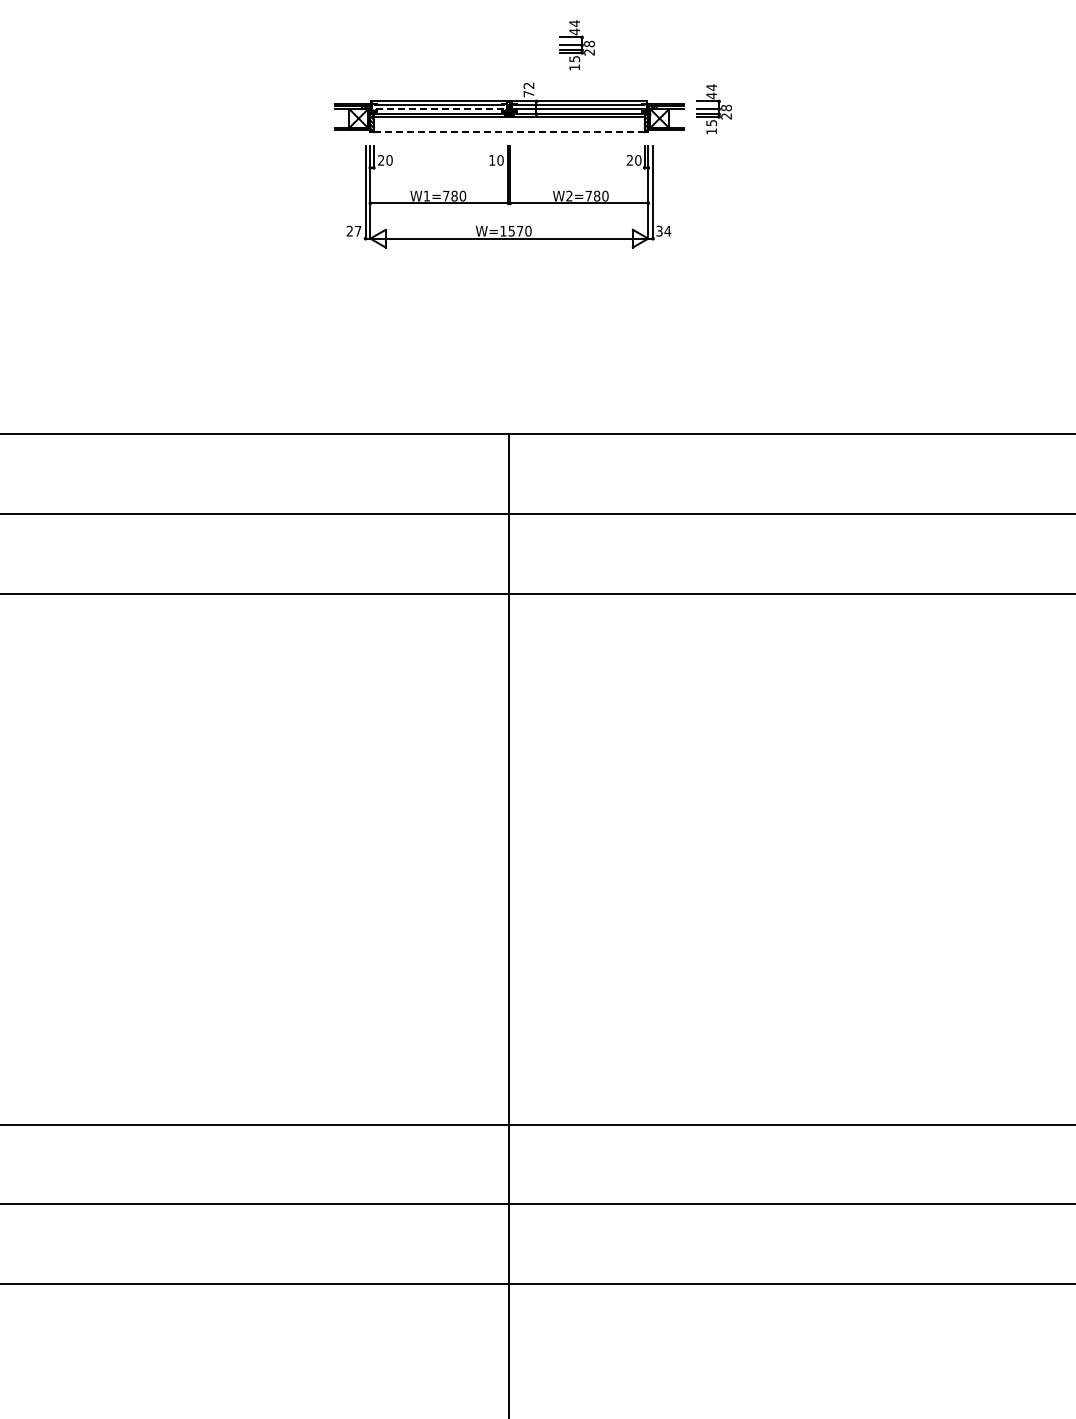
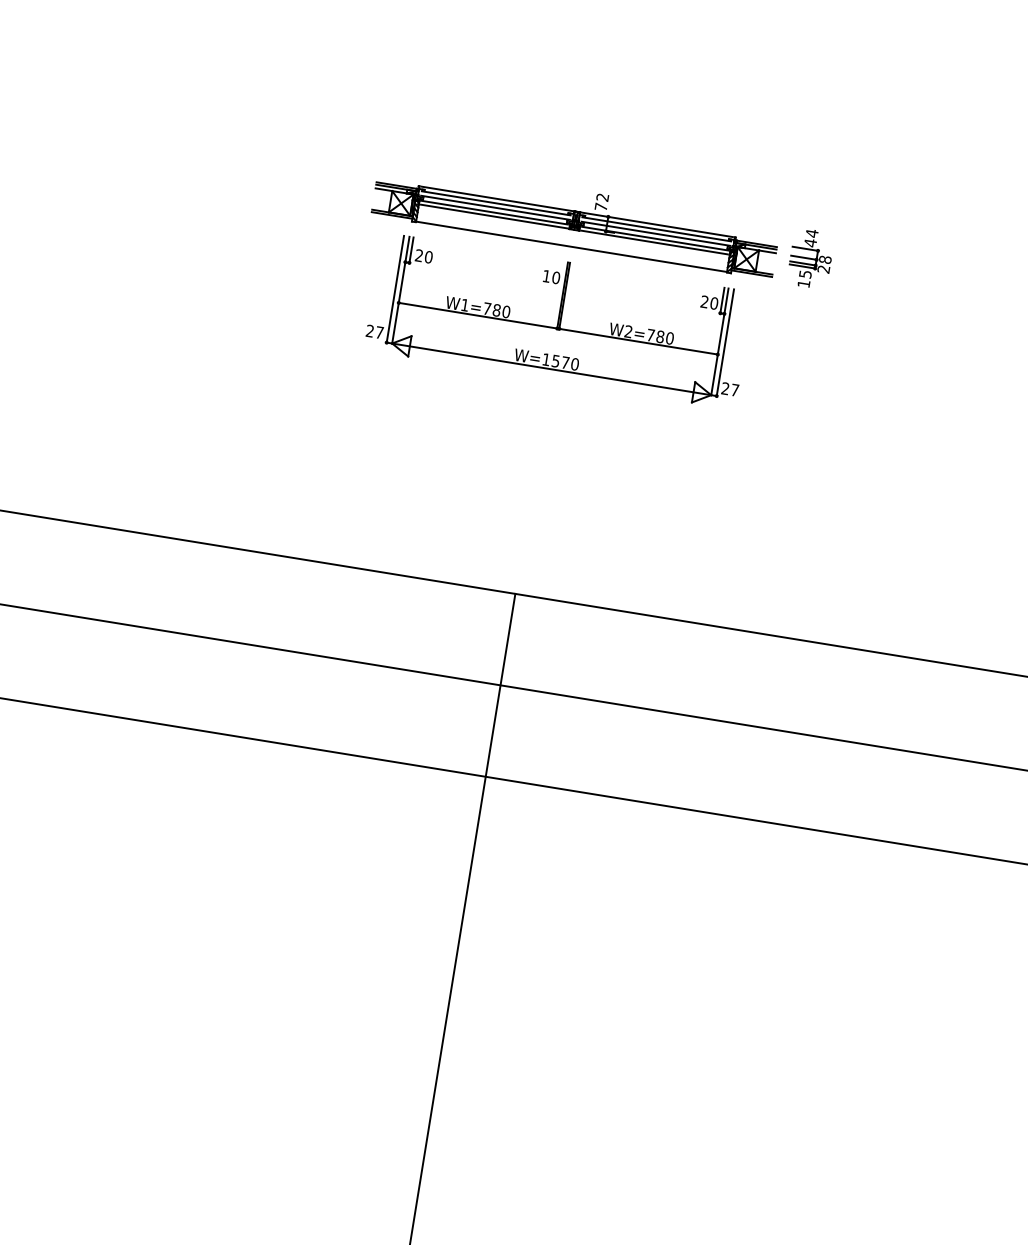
part: (576, 45) -> (664, 160), removed
line: (439, 109) -> (495, 208), dashed -> solid
line: (509, 131) -> (571, 246), dashed -> solid
text: (663, 231) -> (730, 389), 34 -> 27

